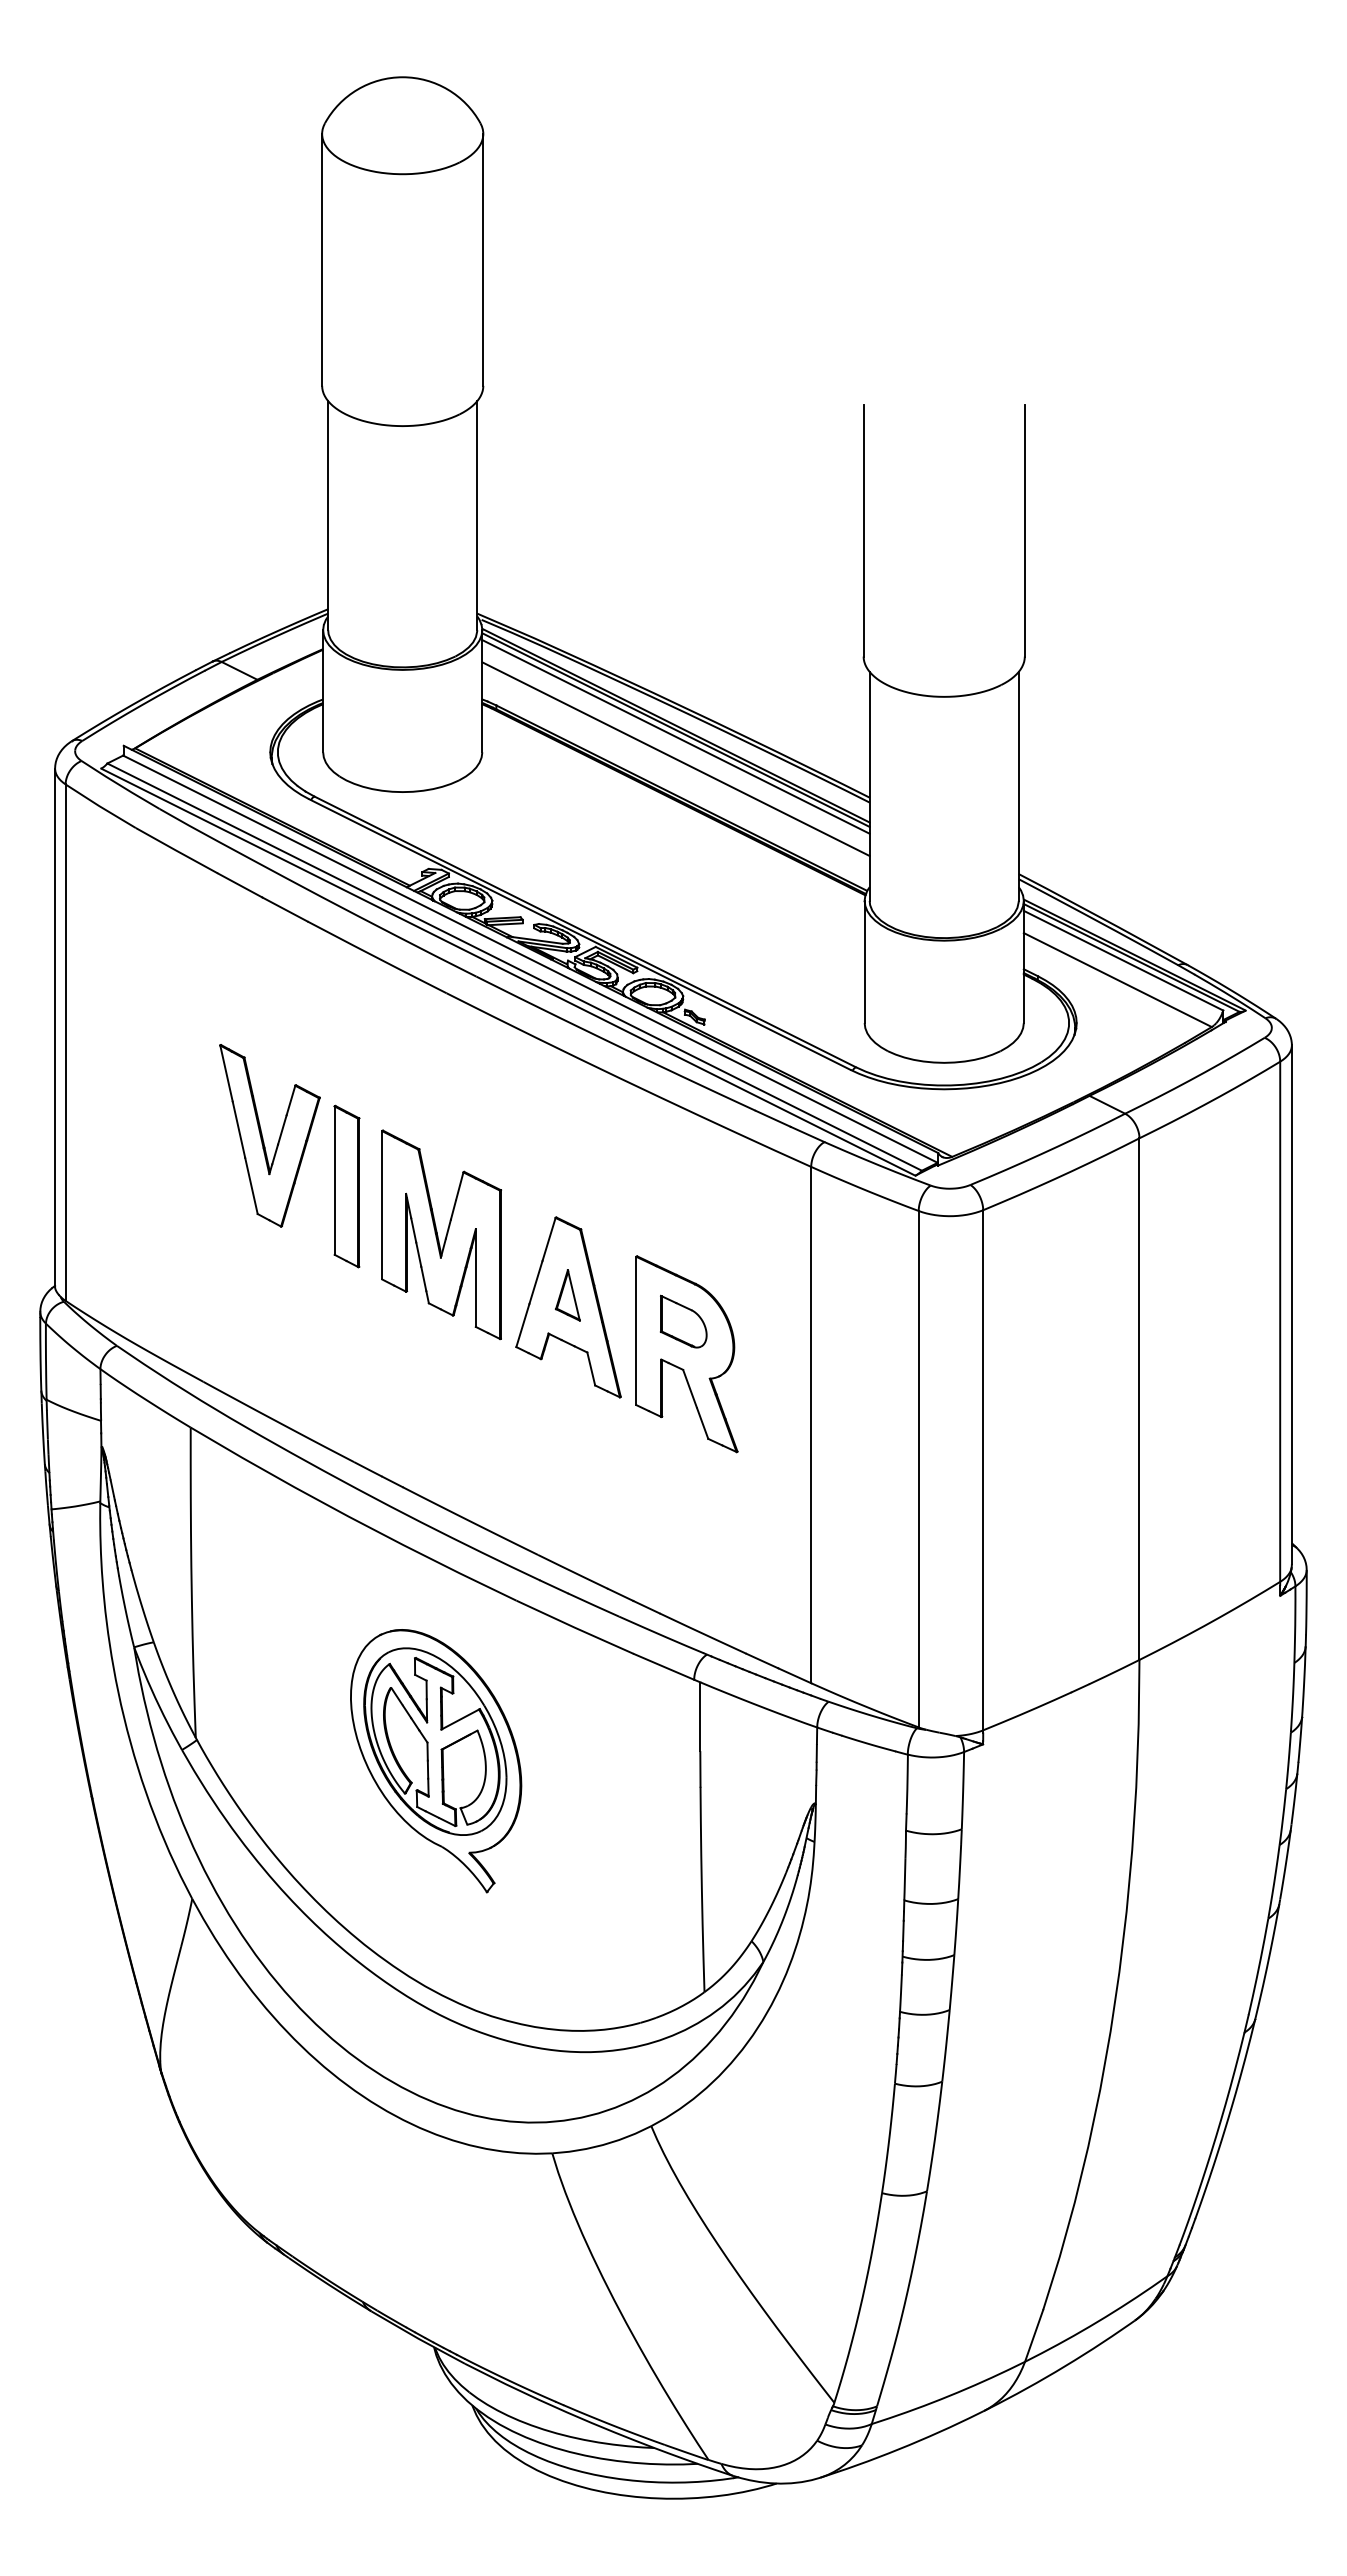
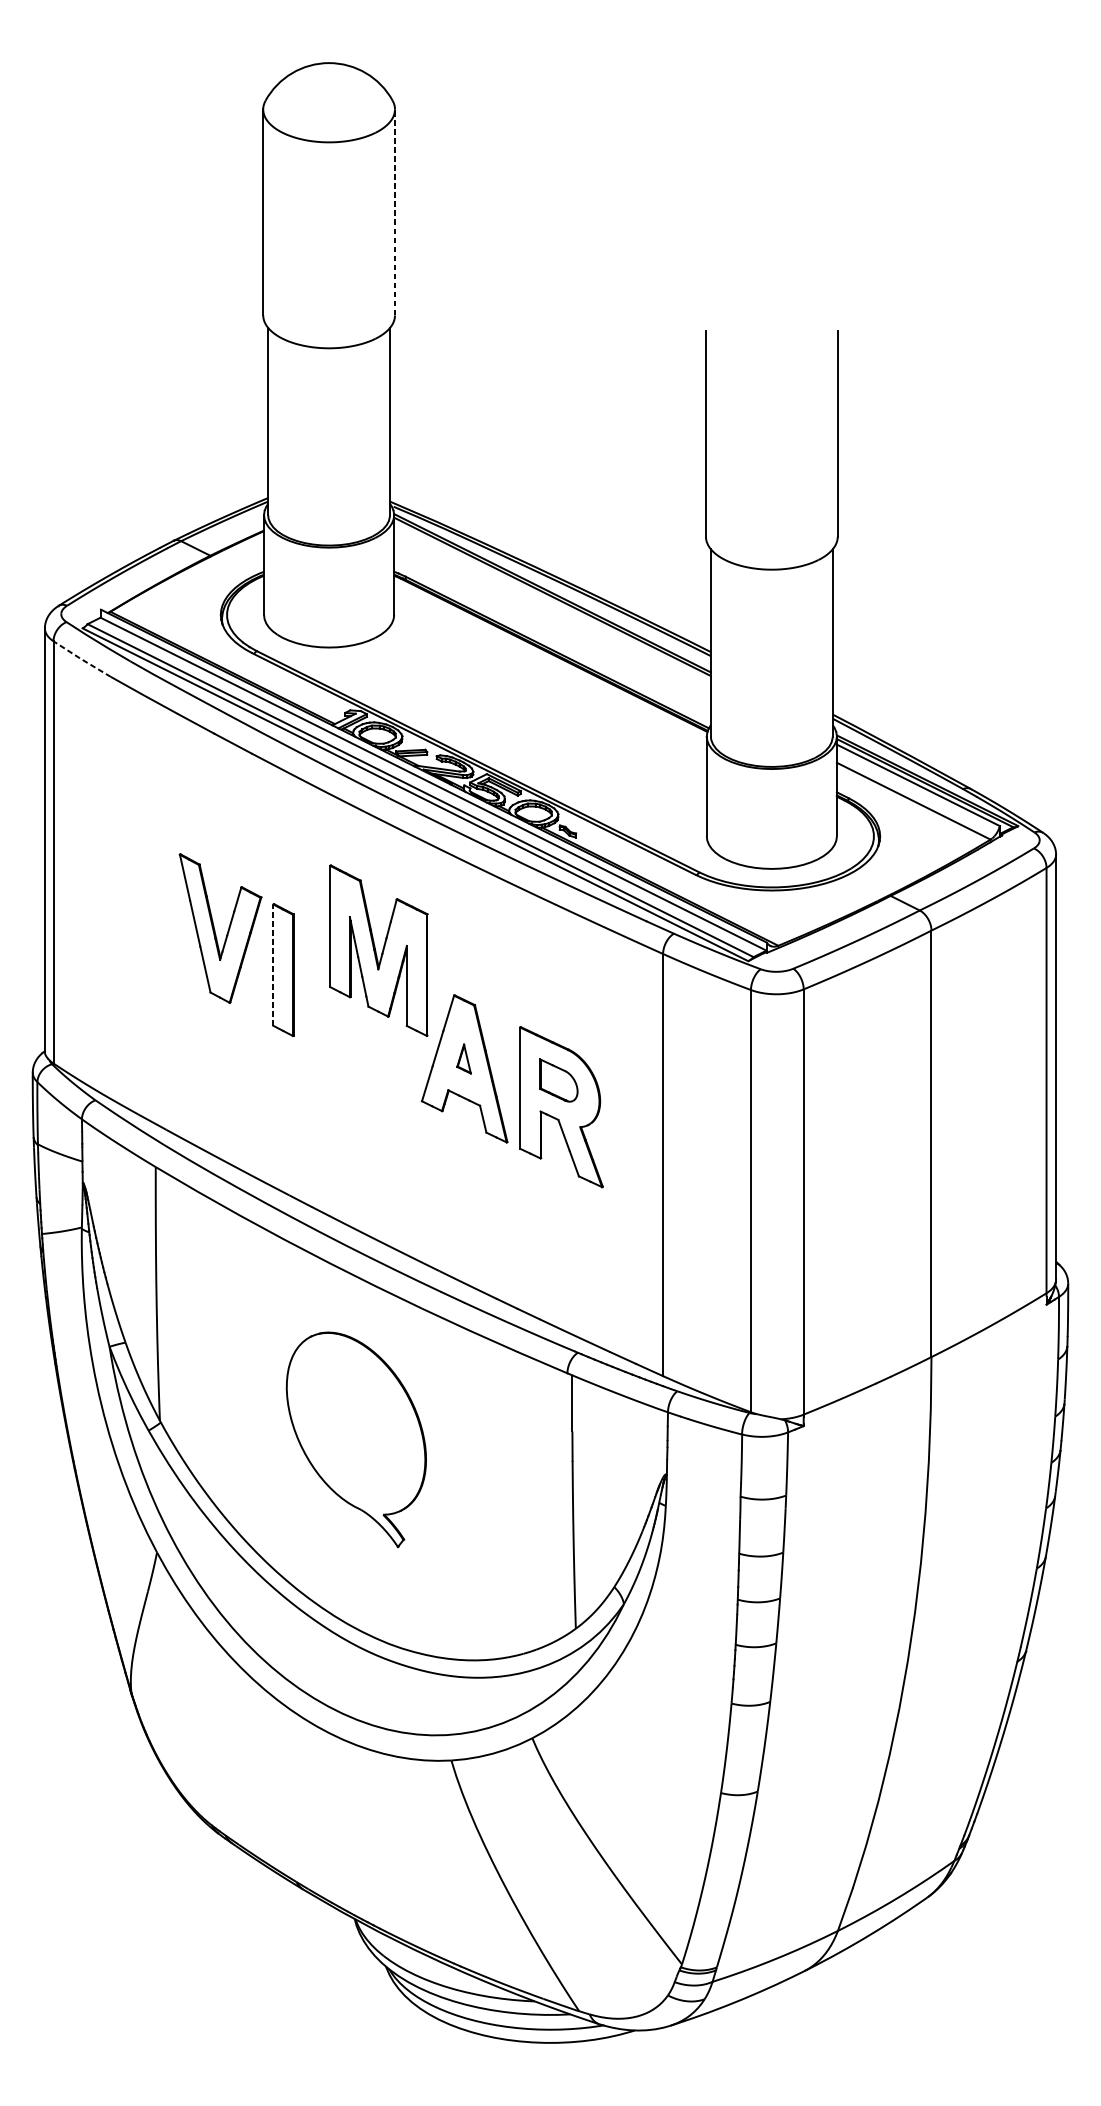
line: (483, 259) -> (395, 212), solid -> dashed
line: (675, 736) -> (552, 602), removed
line: (675, 759) -> (552, 620), removed
line: (99, 806) -> (81, 659), solid -> dashed
line: (334, 1180) -> (273, 965), solid -> dashed
part: (441, 1234) -> (378, 950), moved
part: (567, 1295) -> (463, 1059), size x0.7
part: (435, 1741) -> (355, 1423), removed

